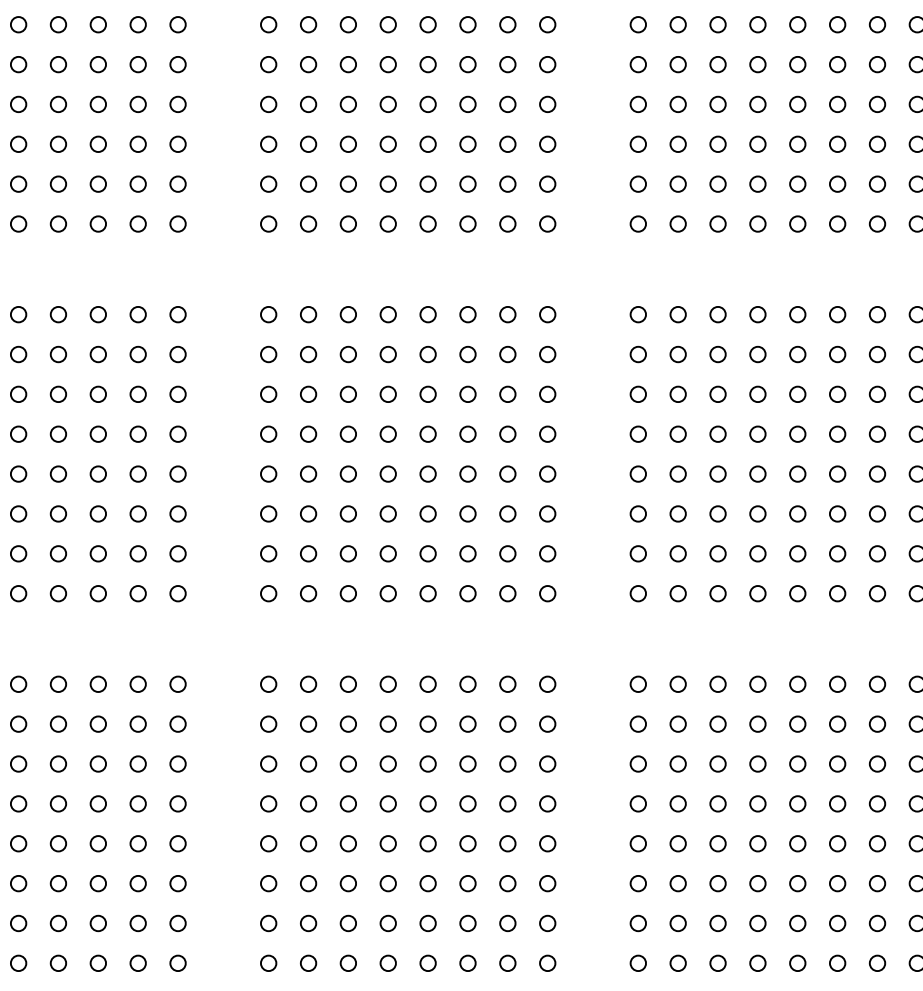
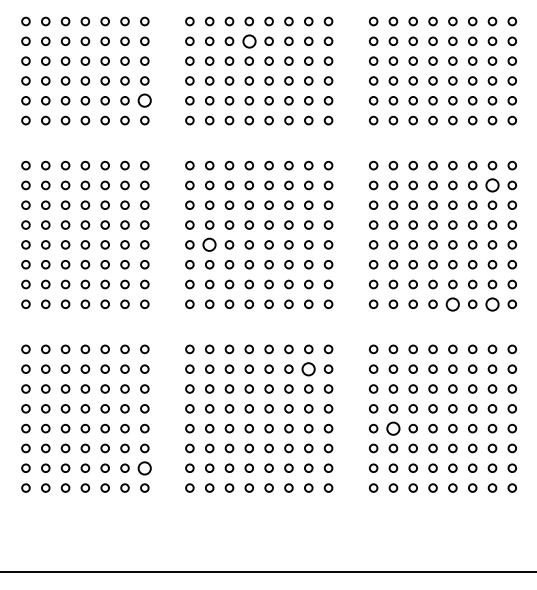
circle: (386, 62) -> (248, 40), size x1.6
circle: (177, 183) -> (144, 100), size x1.6
circle: (877, 354) -> (492, 185), size x1.6
circle: (308, 473) -> (209, 244), size x1.6
circle: (797, 592) -> (452, 303), size x1.6
circle: (877, 592) -> (492, 303), size x1.6
circle: (507, 722) -> (308, 368), size x1.6
circle: (678, 843) -> (393, 428), size x1.6
circle: (177, 921) -> (144, 467), size x1.6

